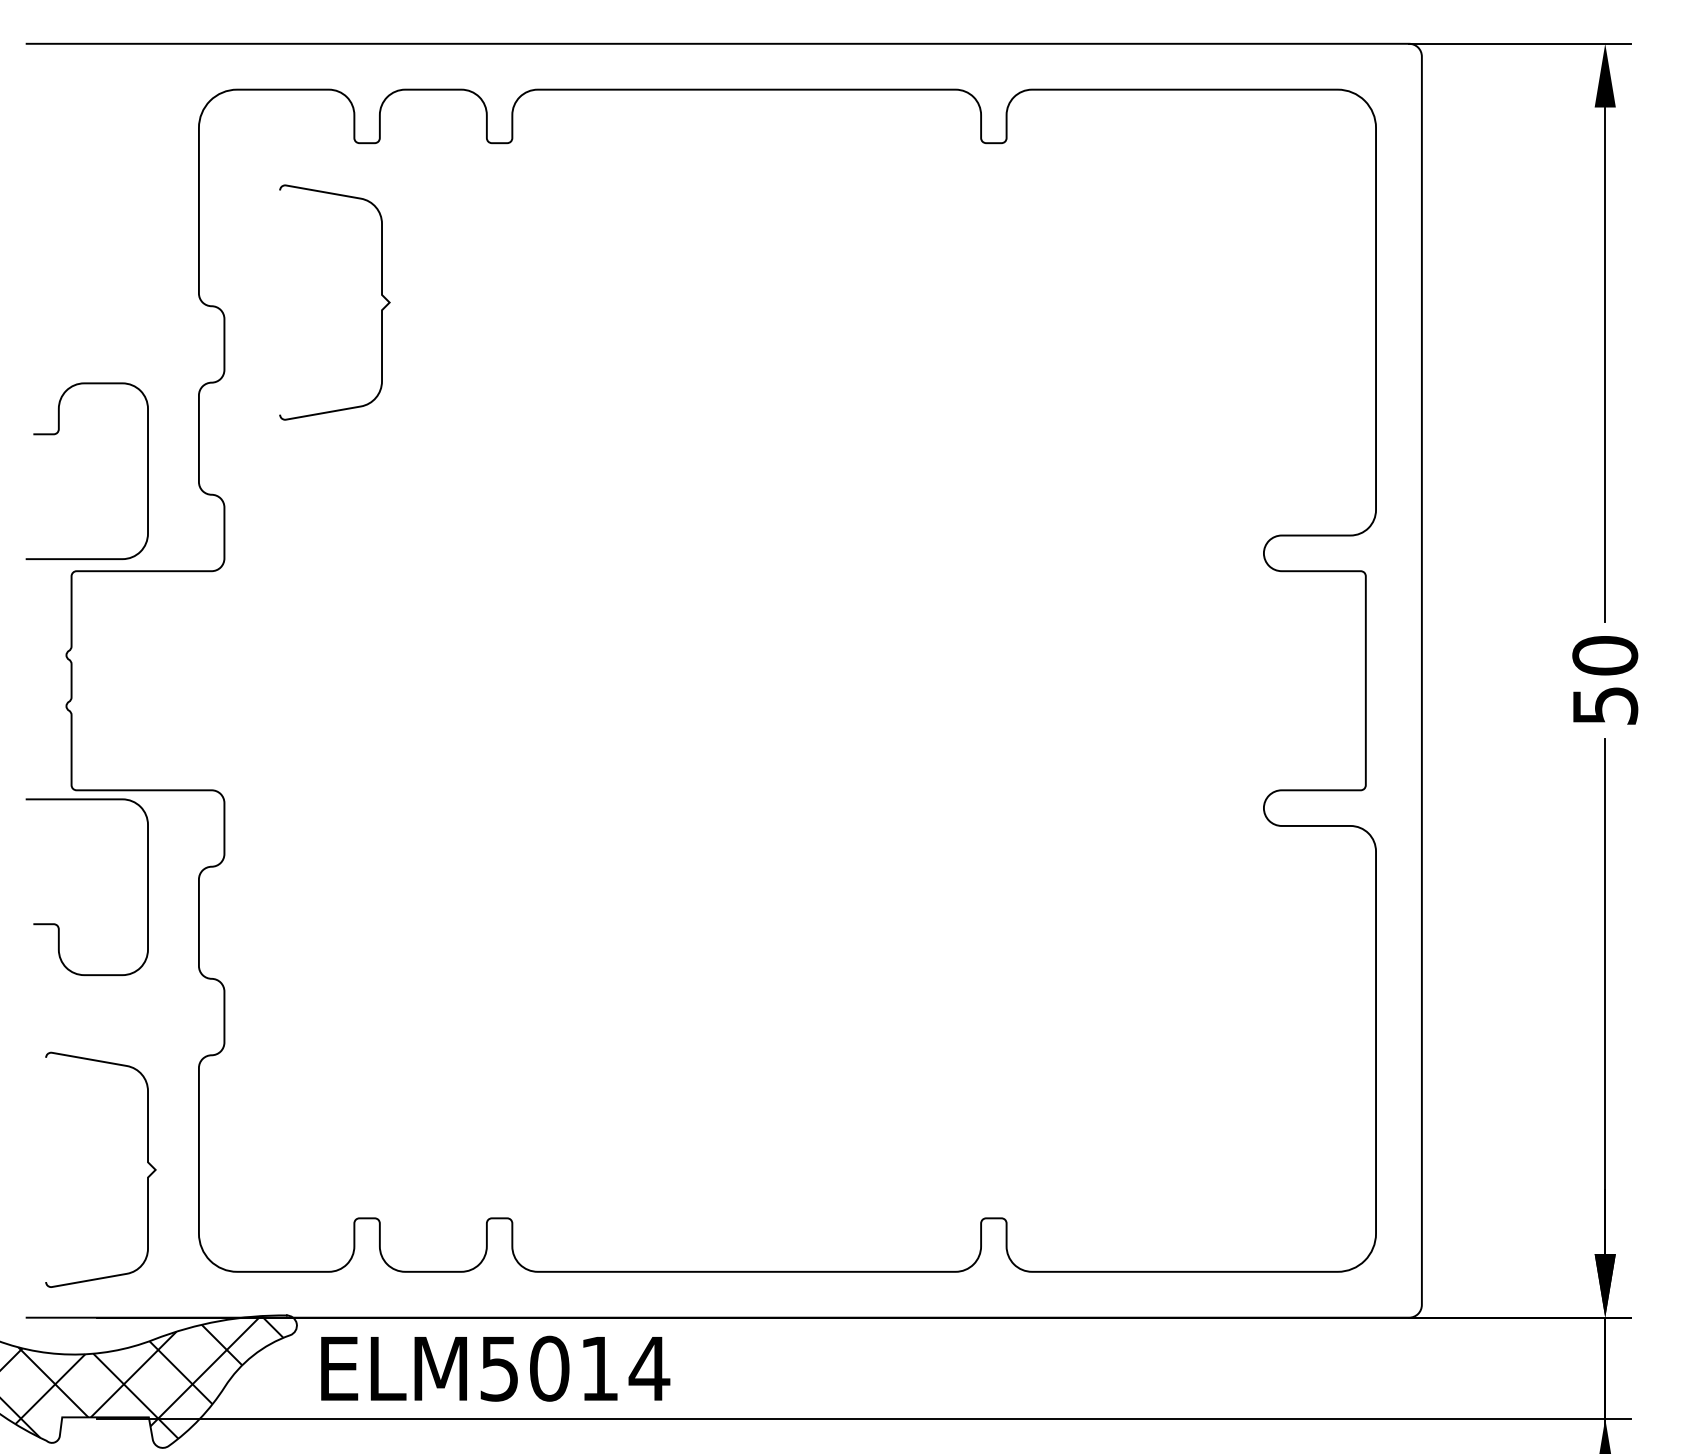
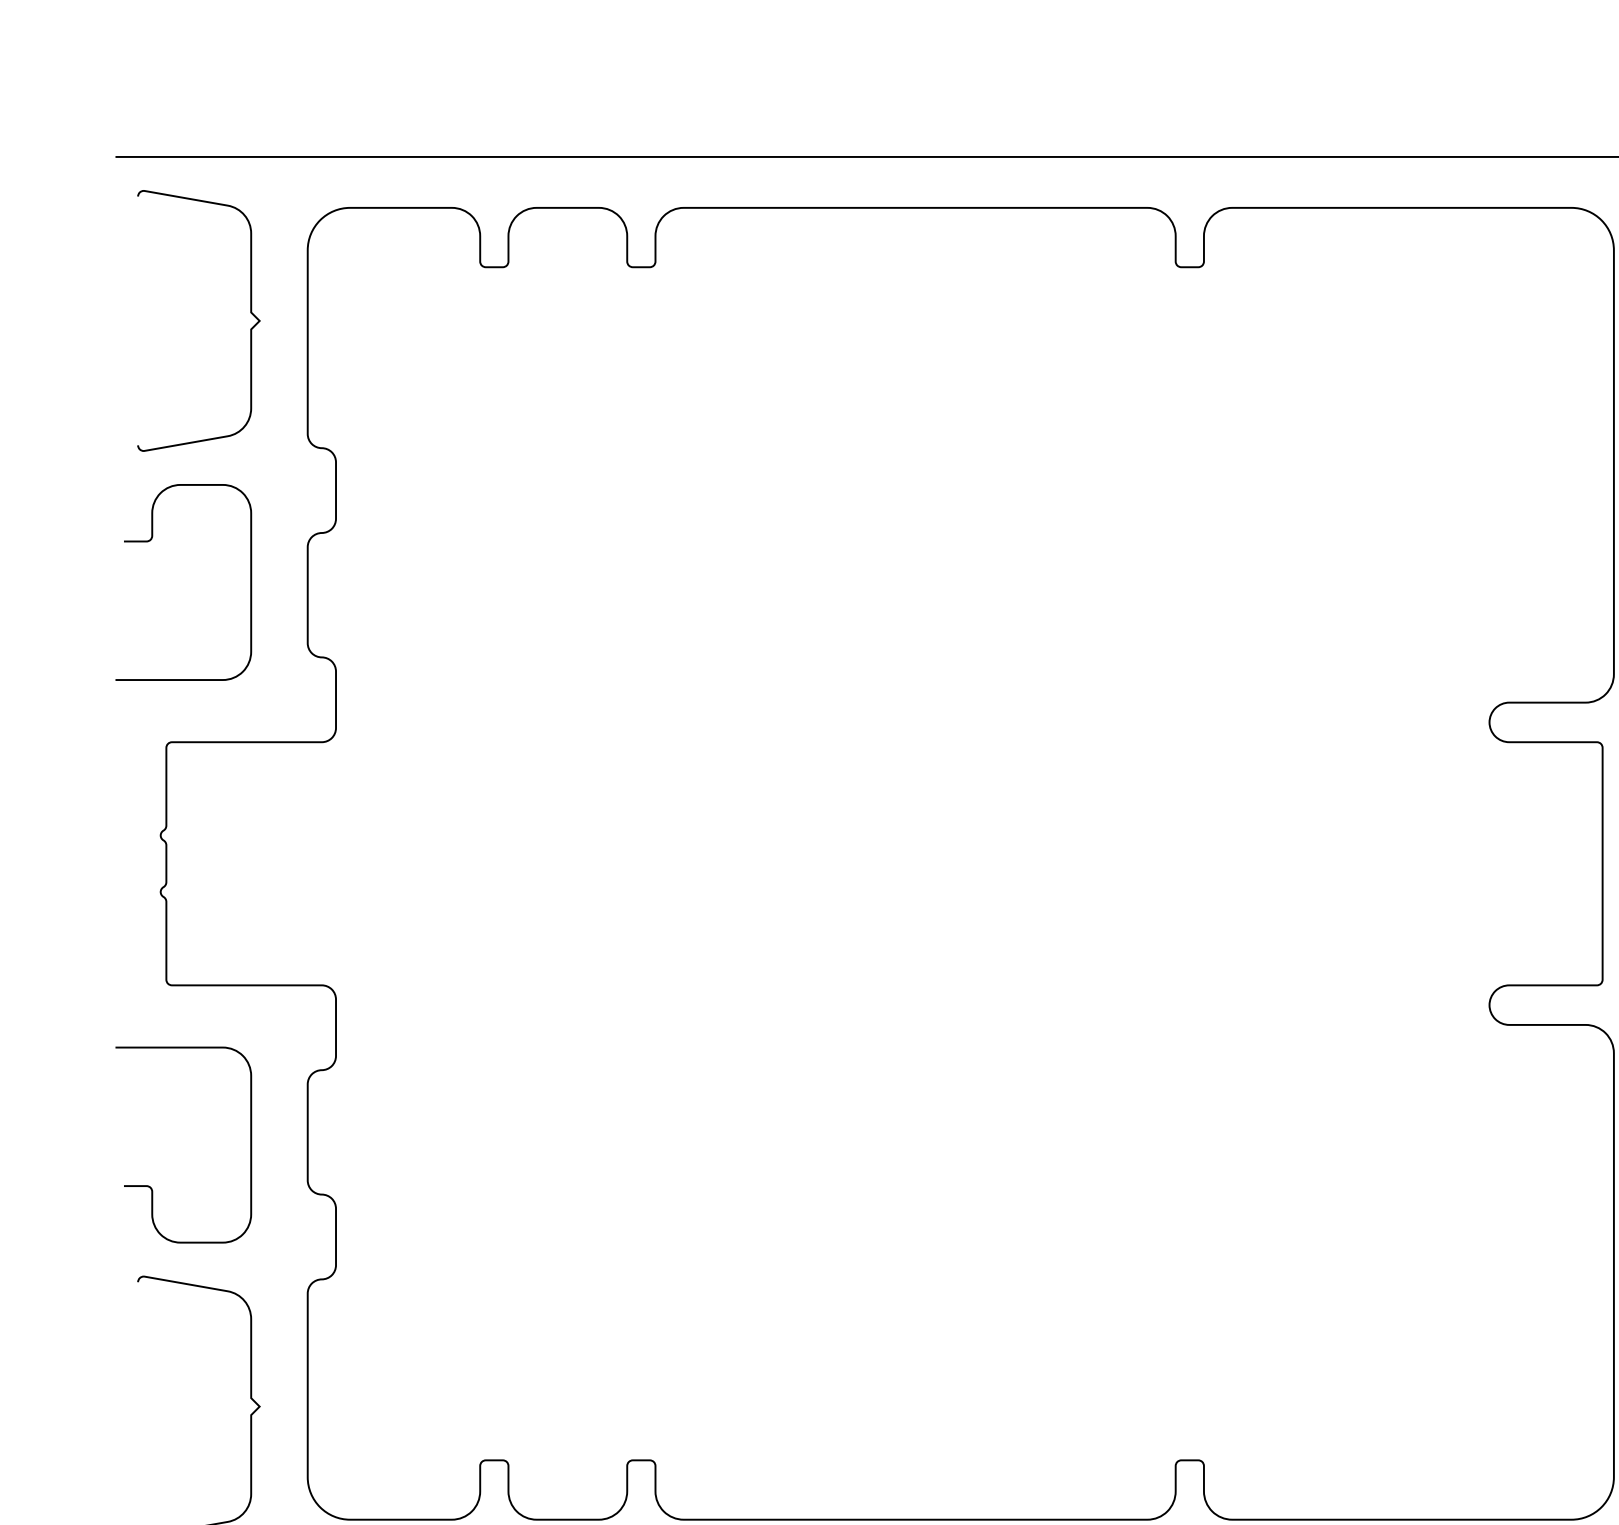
curve: (381, 295) -> (250, 313), moved
curve: (58, 433) -> (151, 540), moved
curve: (57, 924) -> (150, 1186), moved

